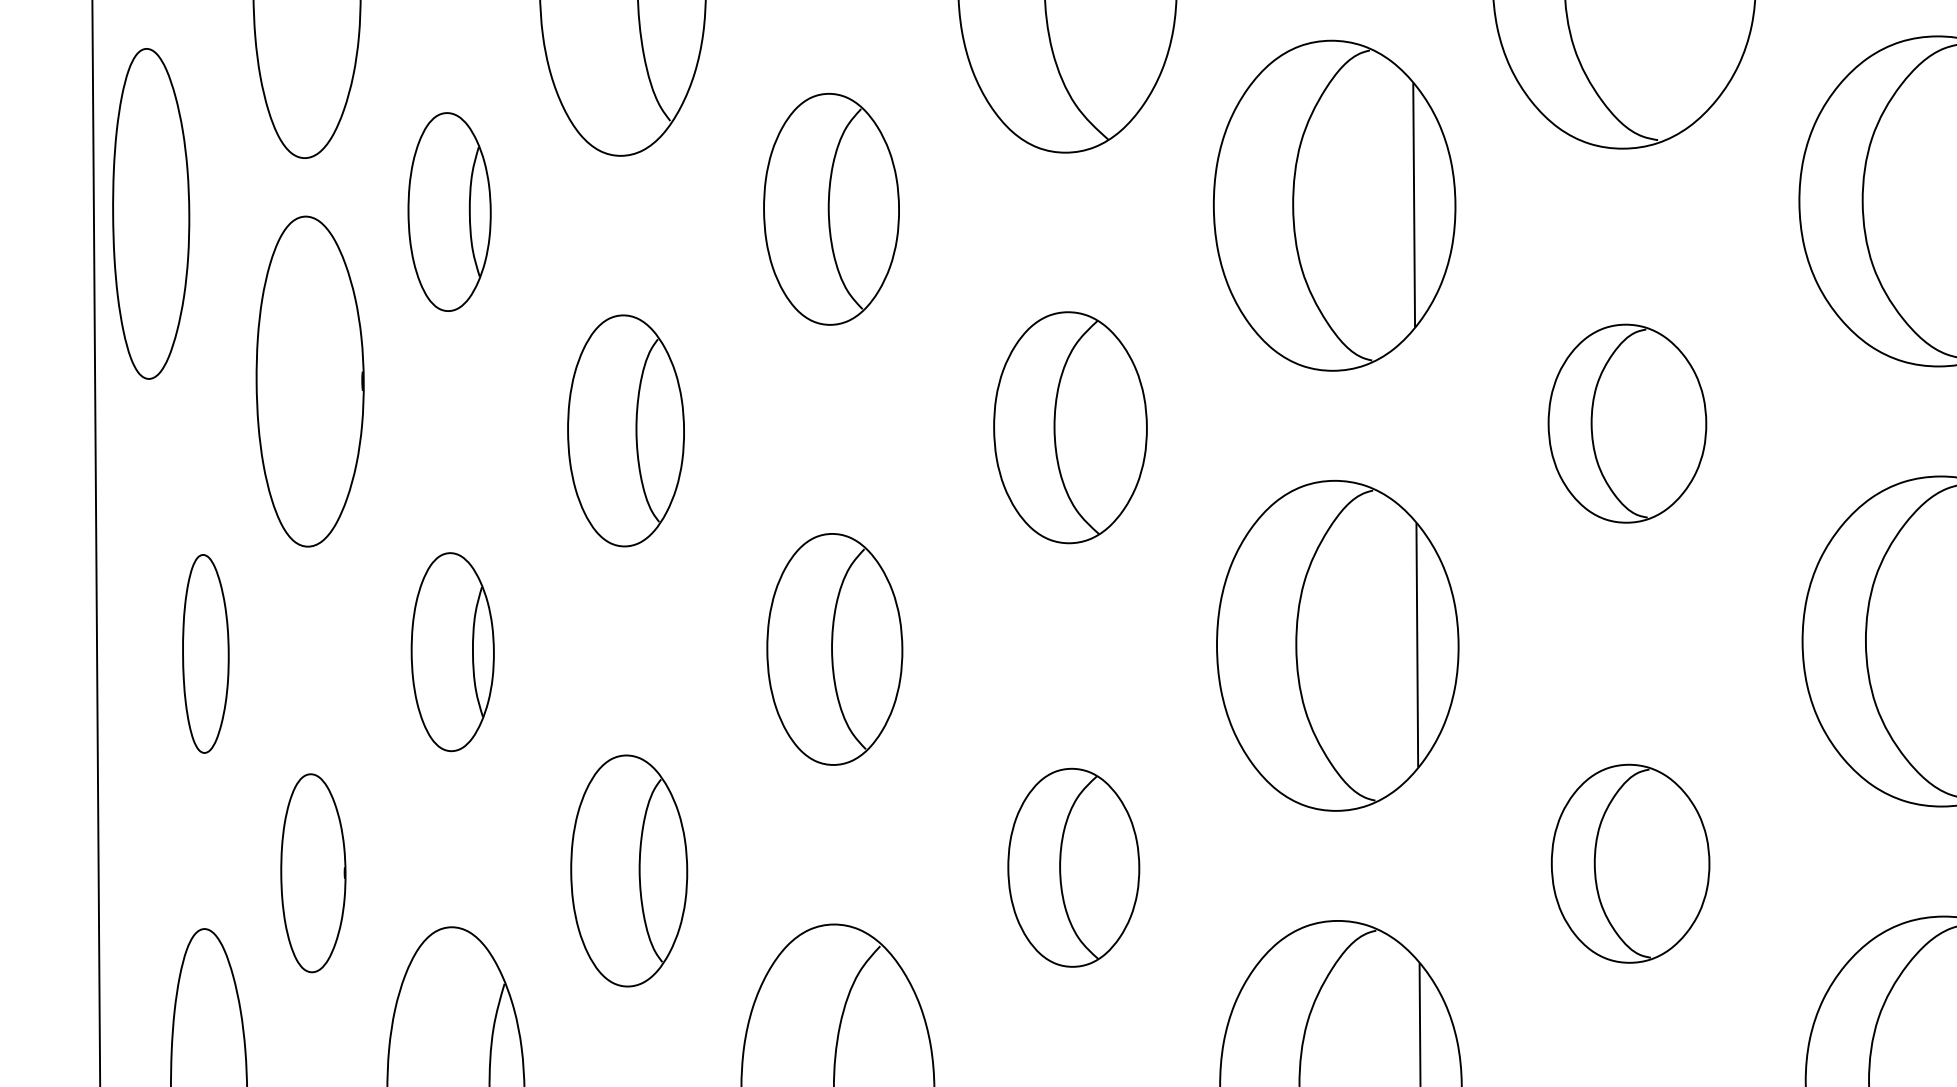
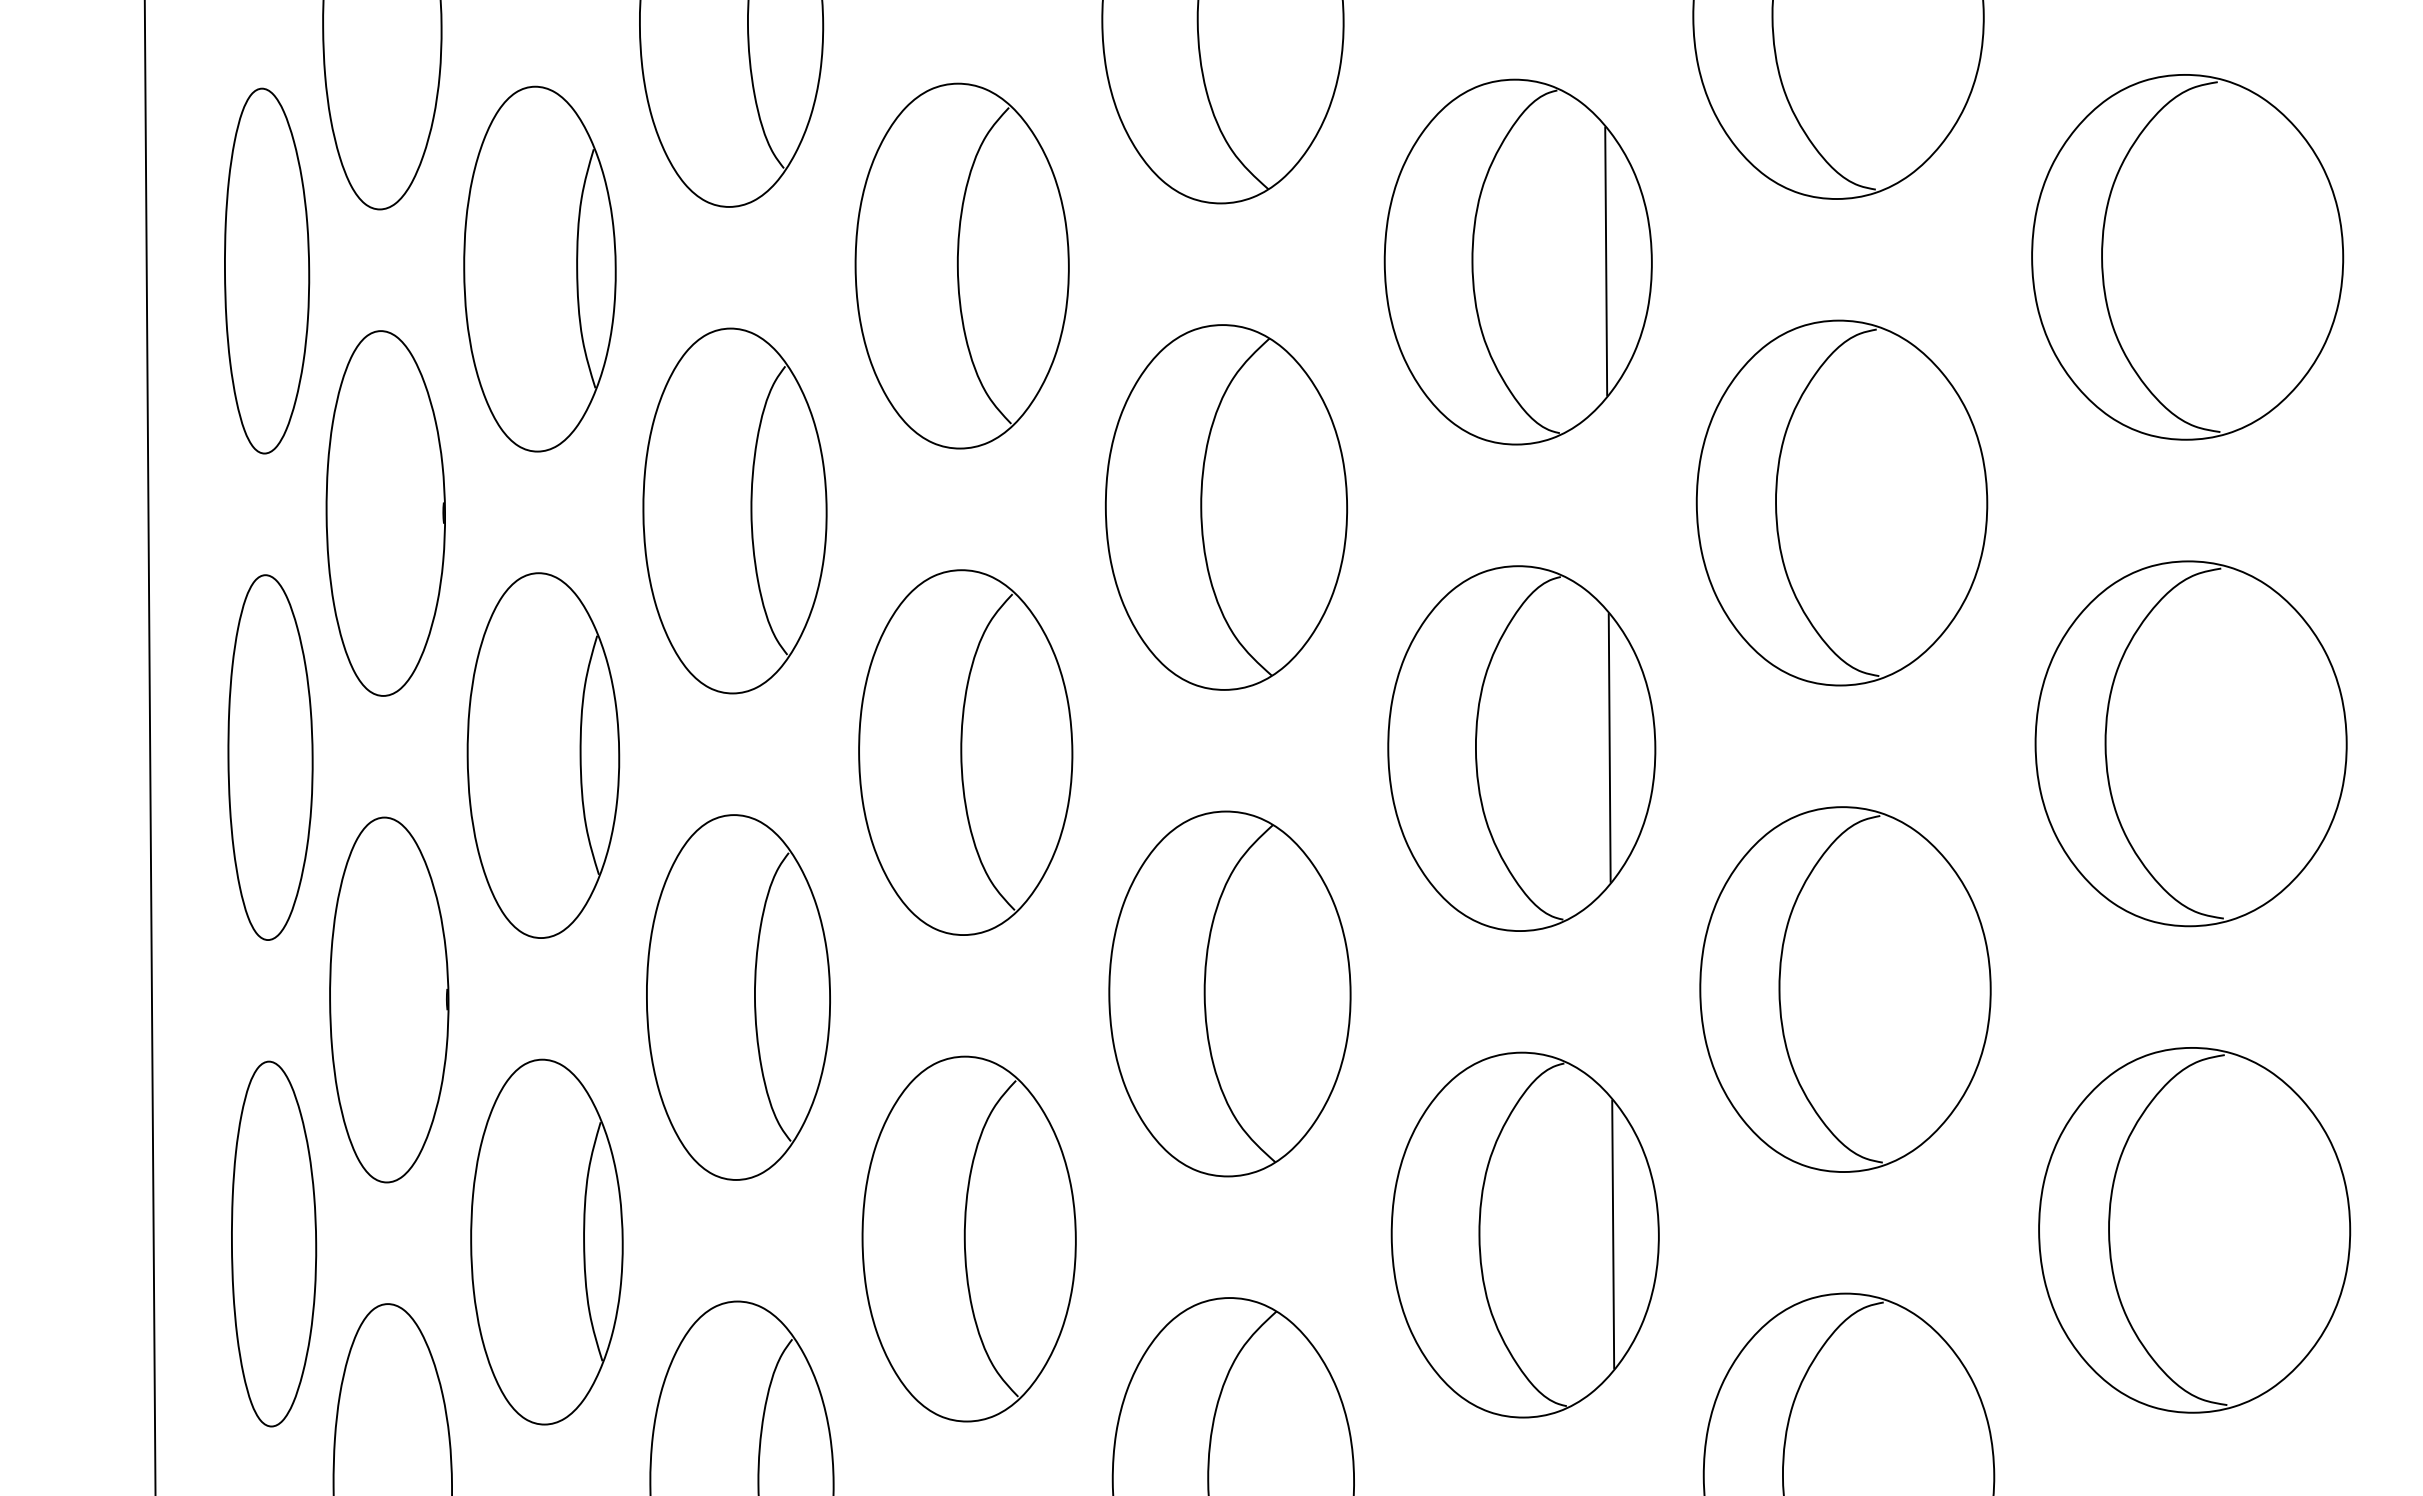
part: (830, 208) -> (961, 265), size x1.43
part: (449, 211) -> (539, 268), size x1.67
part: (151, 213) -> (267, 270), moved
part: (309, 381) -> (385, 513), moved
part: (1626, 423) -> (1841, 502), size x1.67
part: (1069, 427) -> (1225, 507), size x1.43
part: (625, 430) -> (734, 510), size x1.43
part: (834, 649) -> (965, 752), size x1.43
part: (452, 652) -> (543, 755), size x1.67
part: (205, 653) -> (270, 757), size x1.67
part: (1630, 863) -> (1845, 989), size x1.67
part: (1073, 867) -> (1229, 993), size x1.67
part: (629, 871) -> (738, 997), size x1.43
part: (313, 872) -> (389, 999), size x1.67

